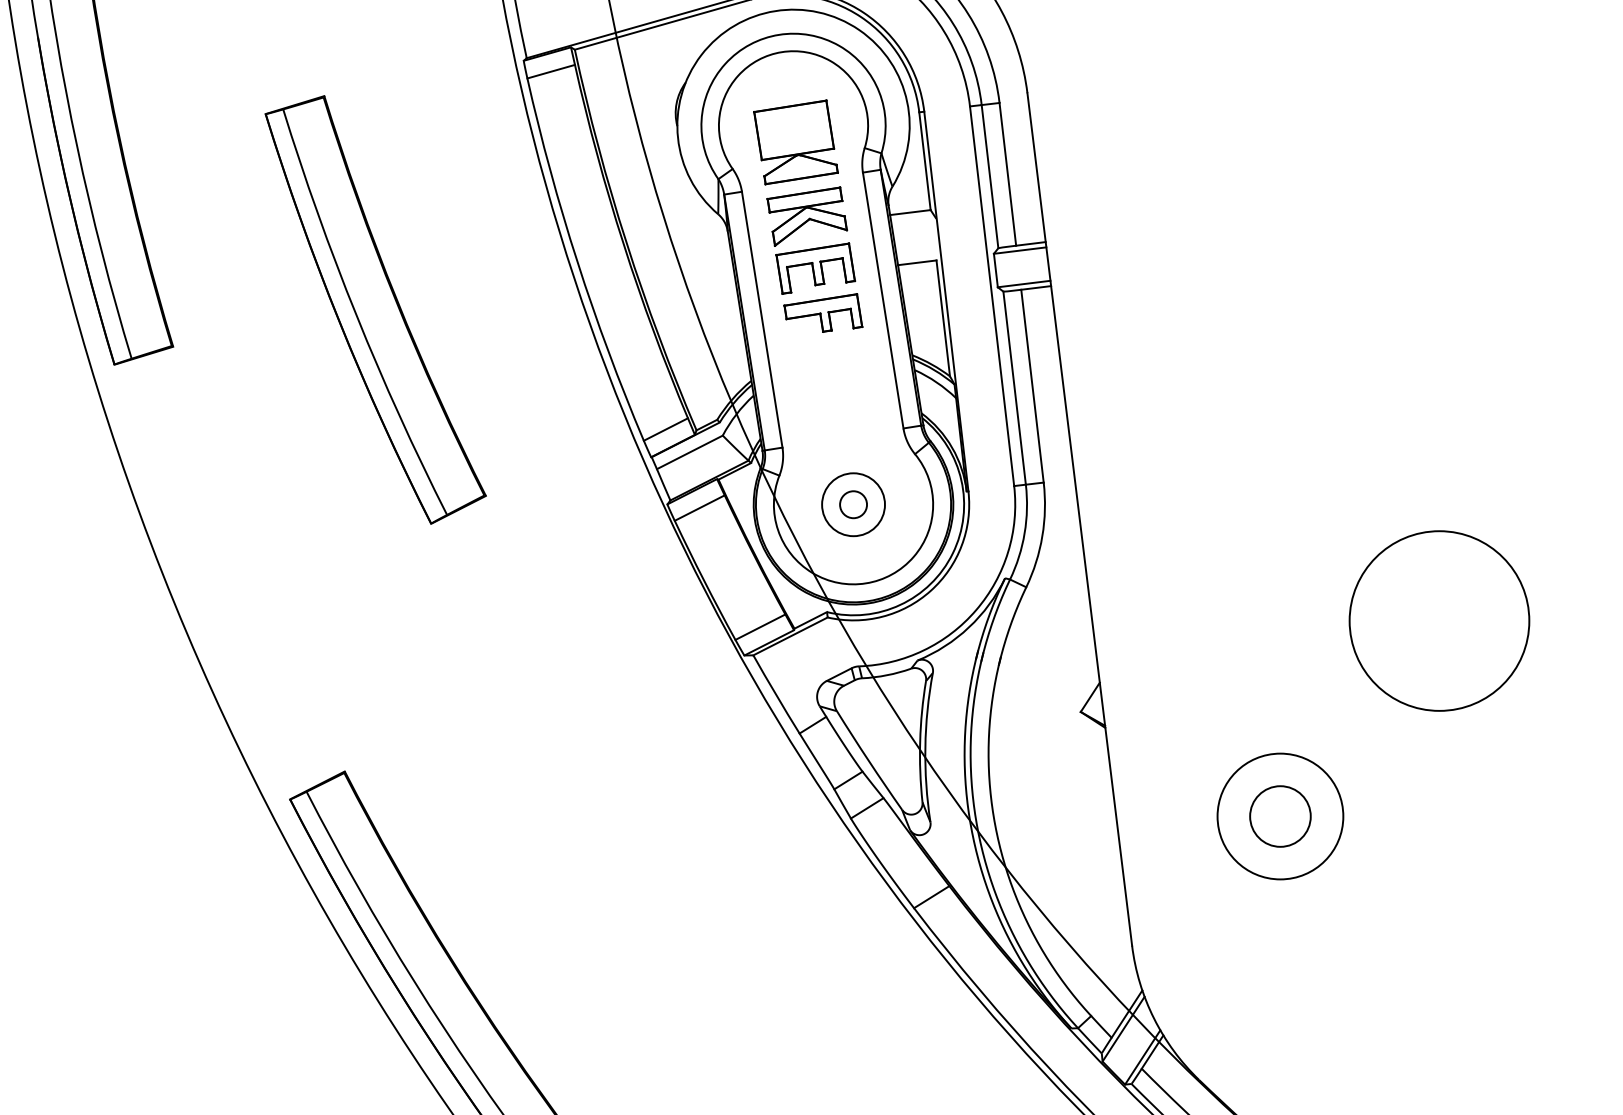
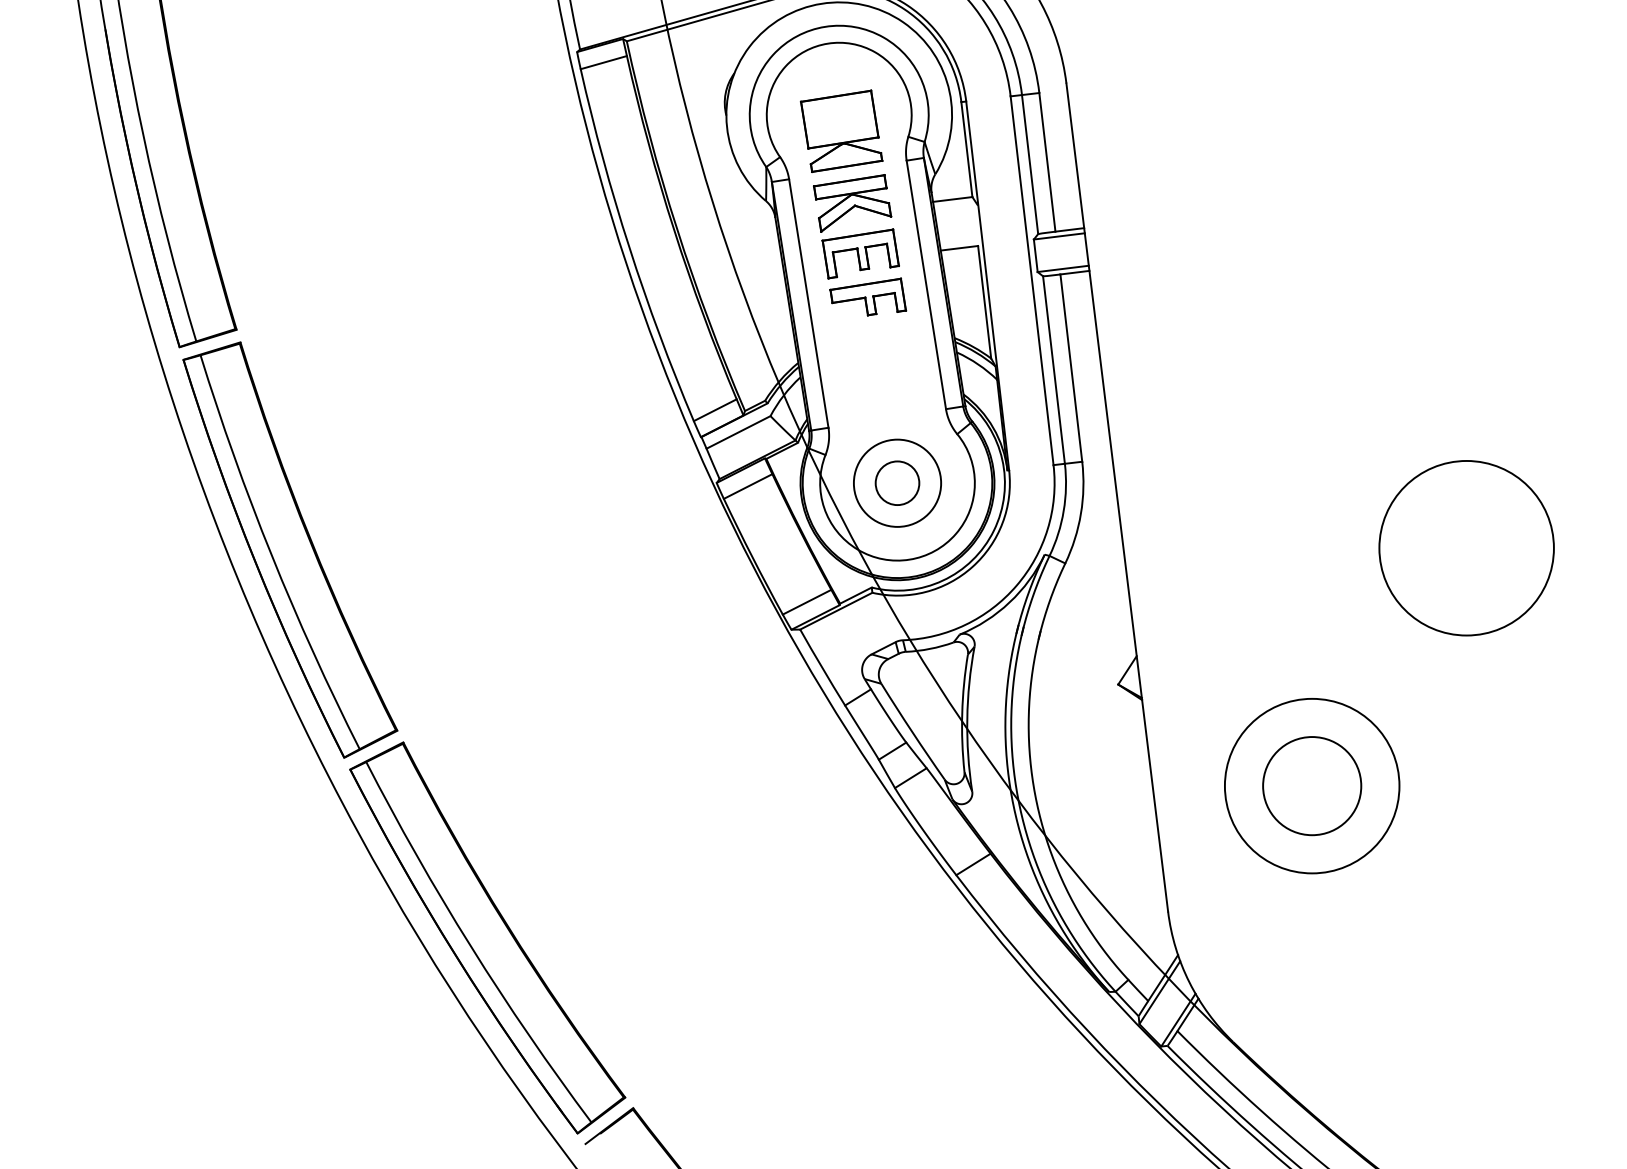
part: (375, 309) -> (290, 549), moved
circle: (853, 503) -> (897, 482), size x1.43
circle: (853, 504) -> (897, 483), size x1.67
circle: (1439, 621) -> (1466, 548), moved
circle: (1279, 815) -> (1311, 785), size x1.43
circle: (1280, 816) -> (1312, 786), size x1.67

